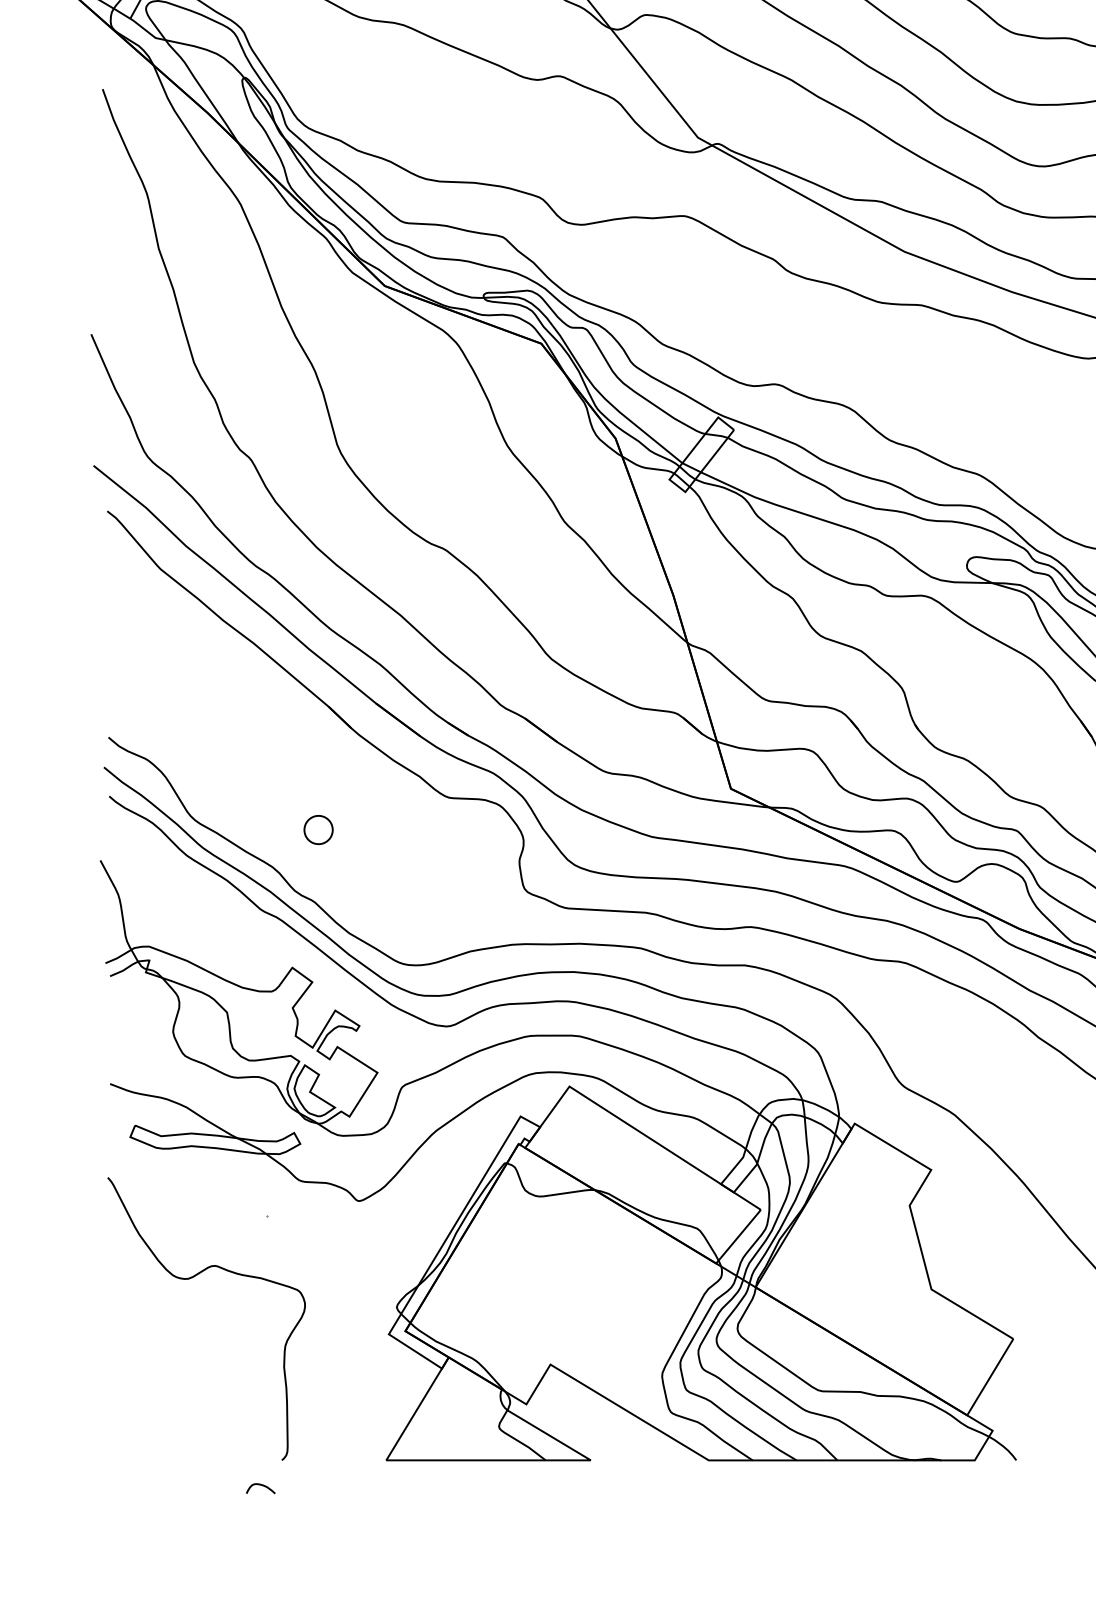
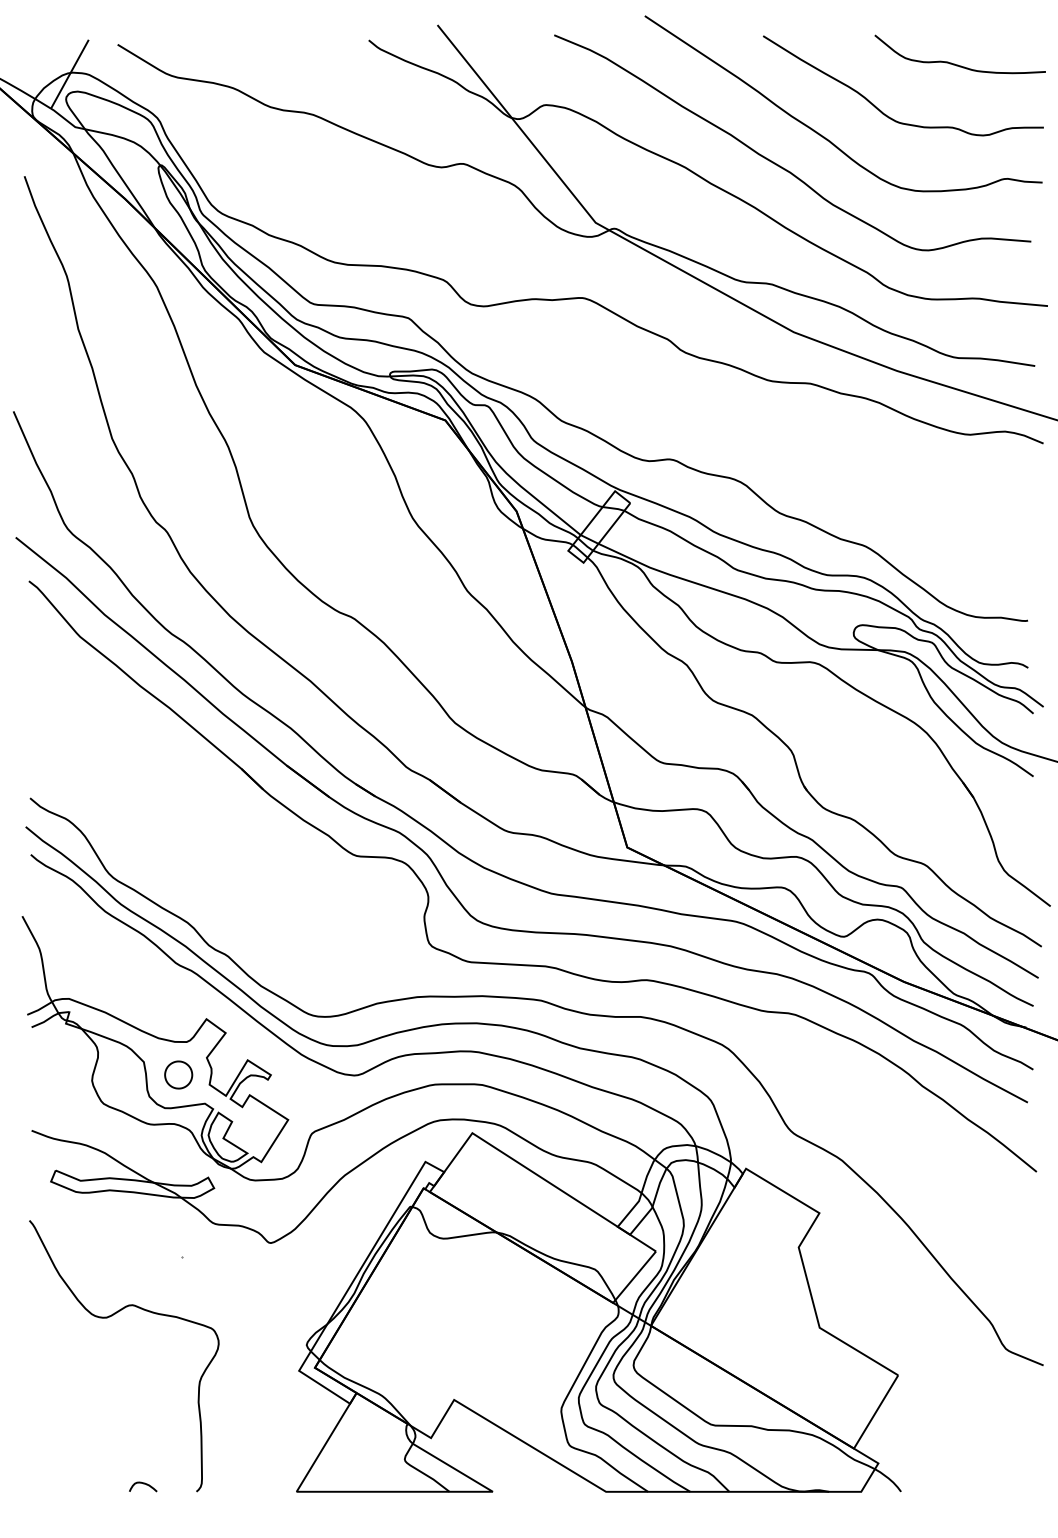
part: (318, 829) -> (178, 1074), moved
curve: (261, 1486) -> (143, 1484), moved

